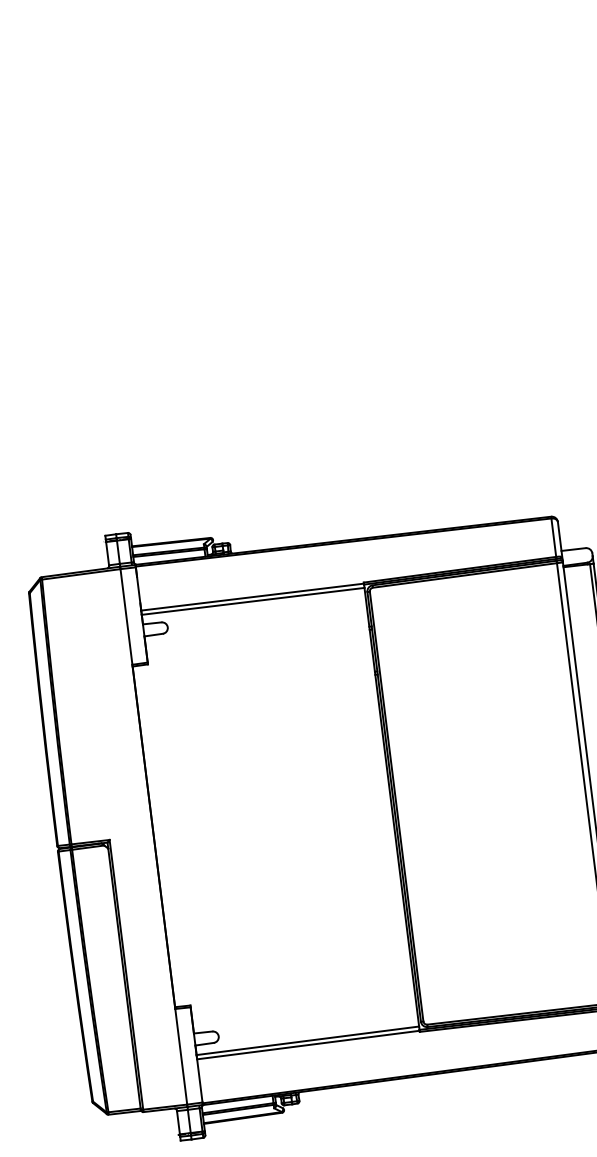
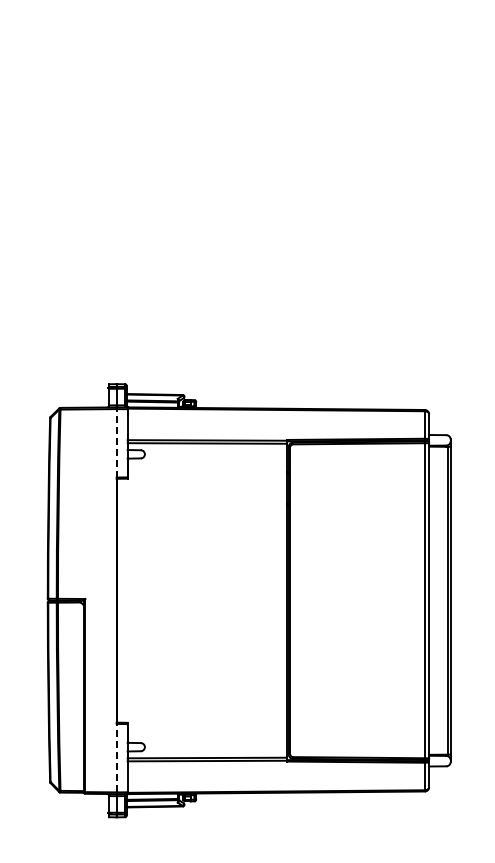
line: (126, 615) -> (116, 442), solid -> dashed
line: (180, 1055) -> (116, 757), solid -> dashed

